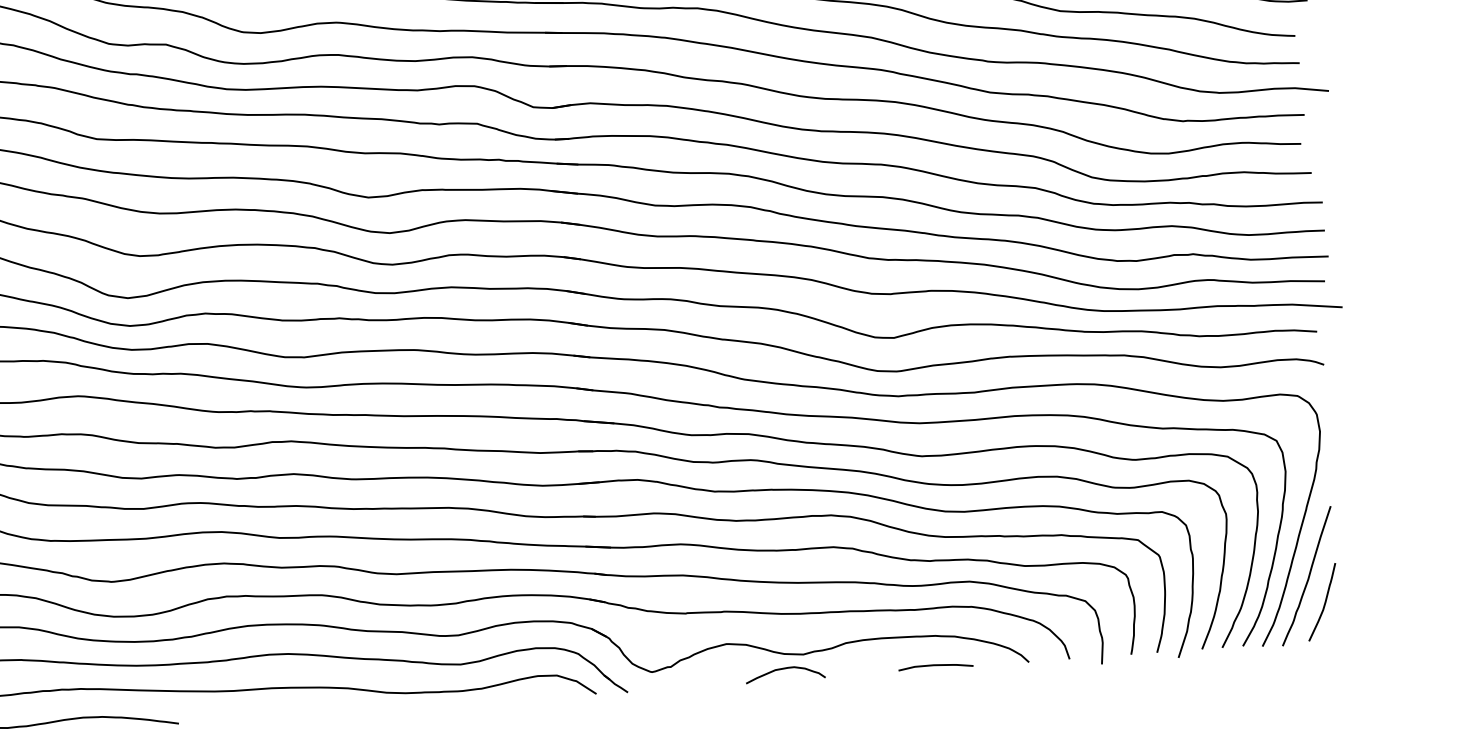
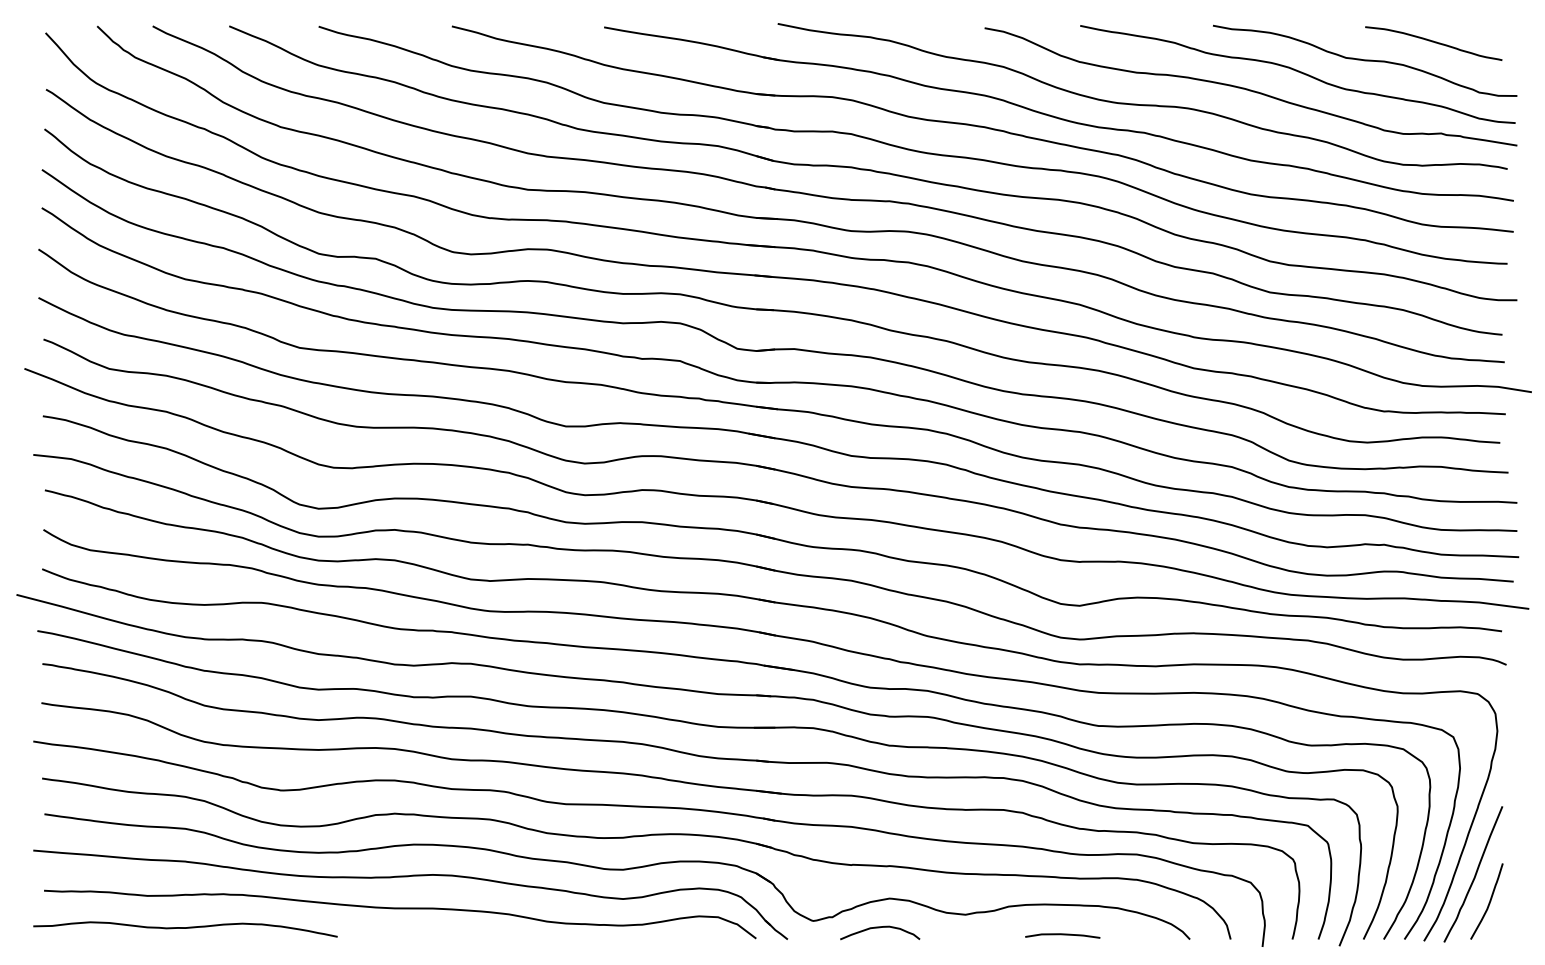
curve: (935, 666) -> (1062, 935), moved
curve: (785, 669) -> (880, 928), moved

